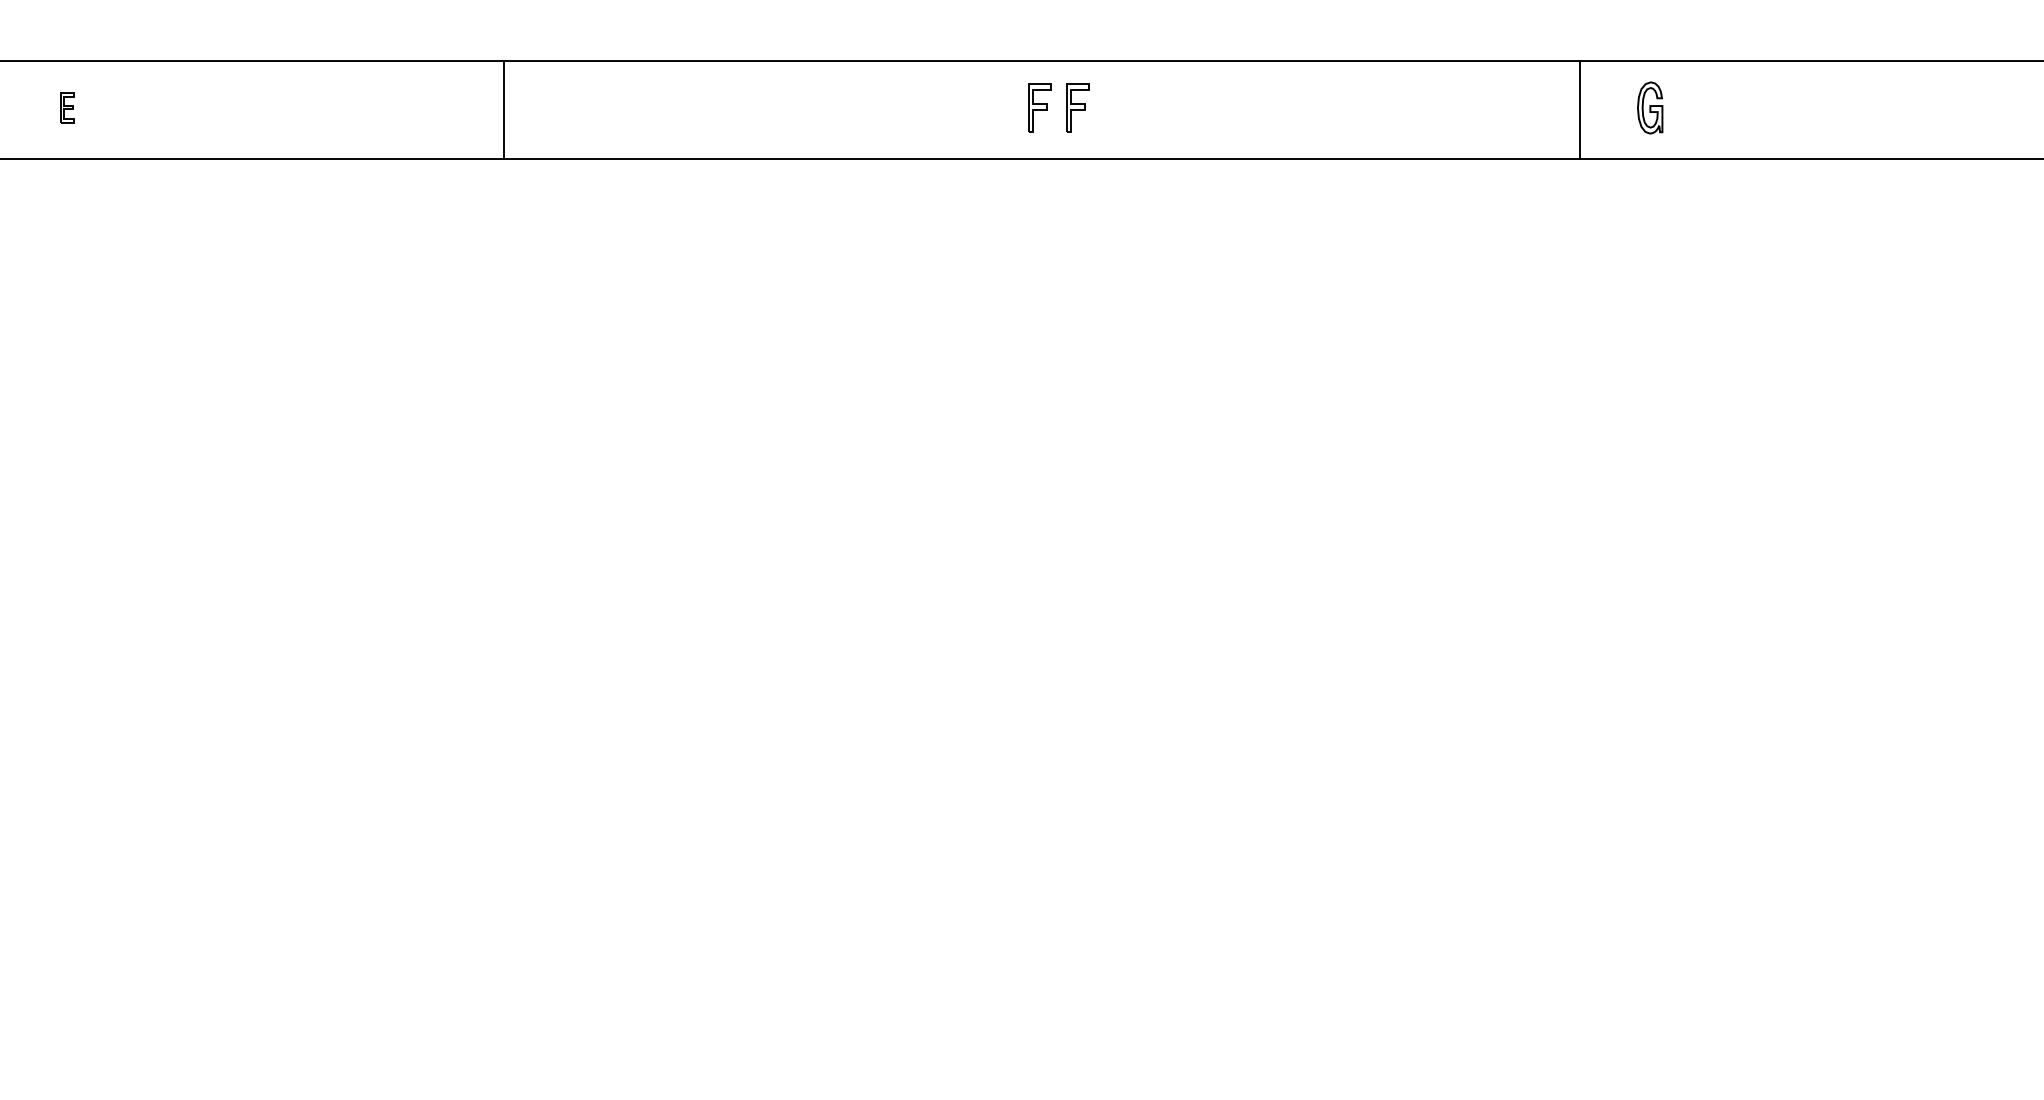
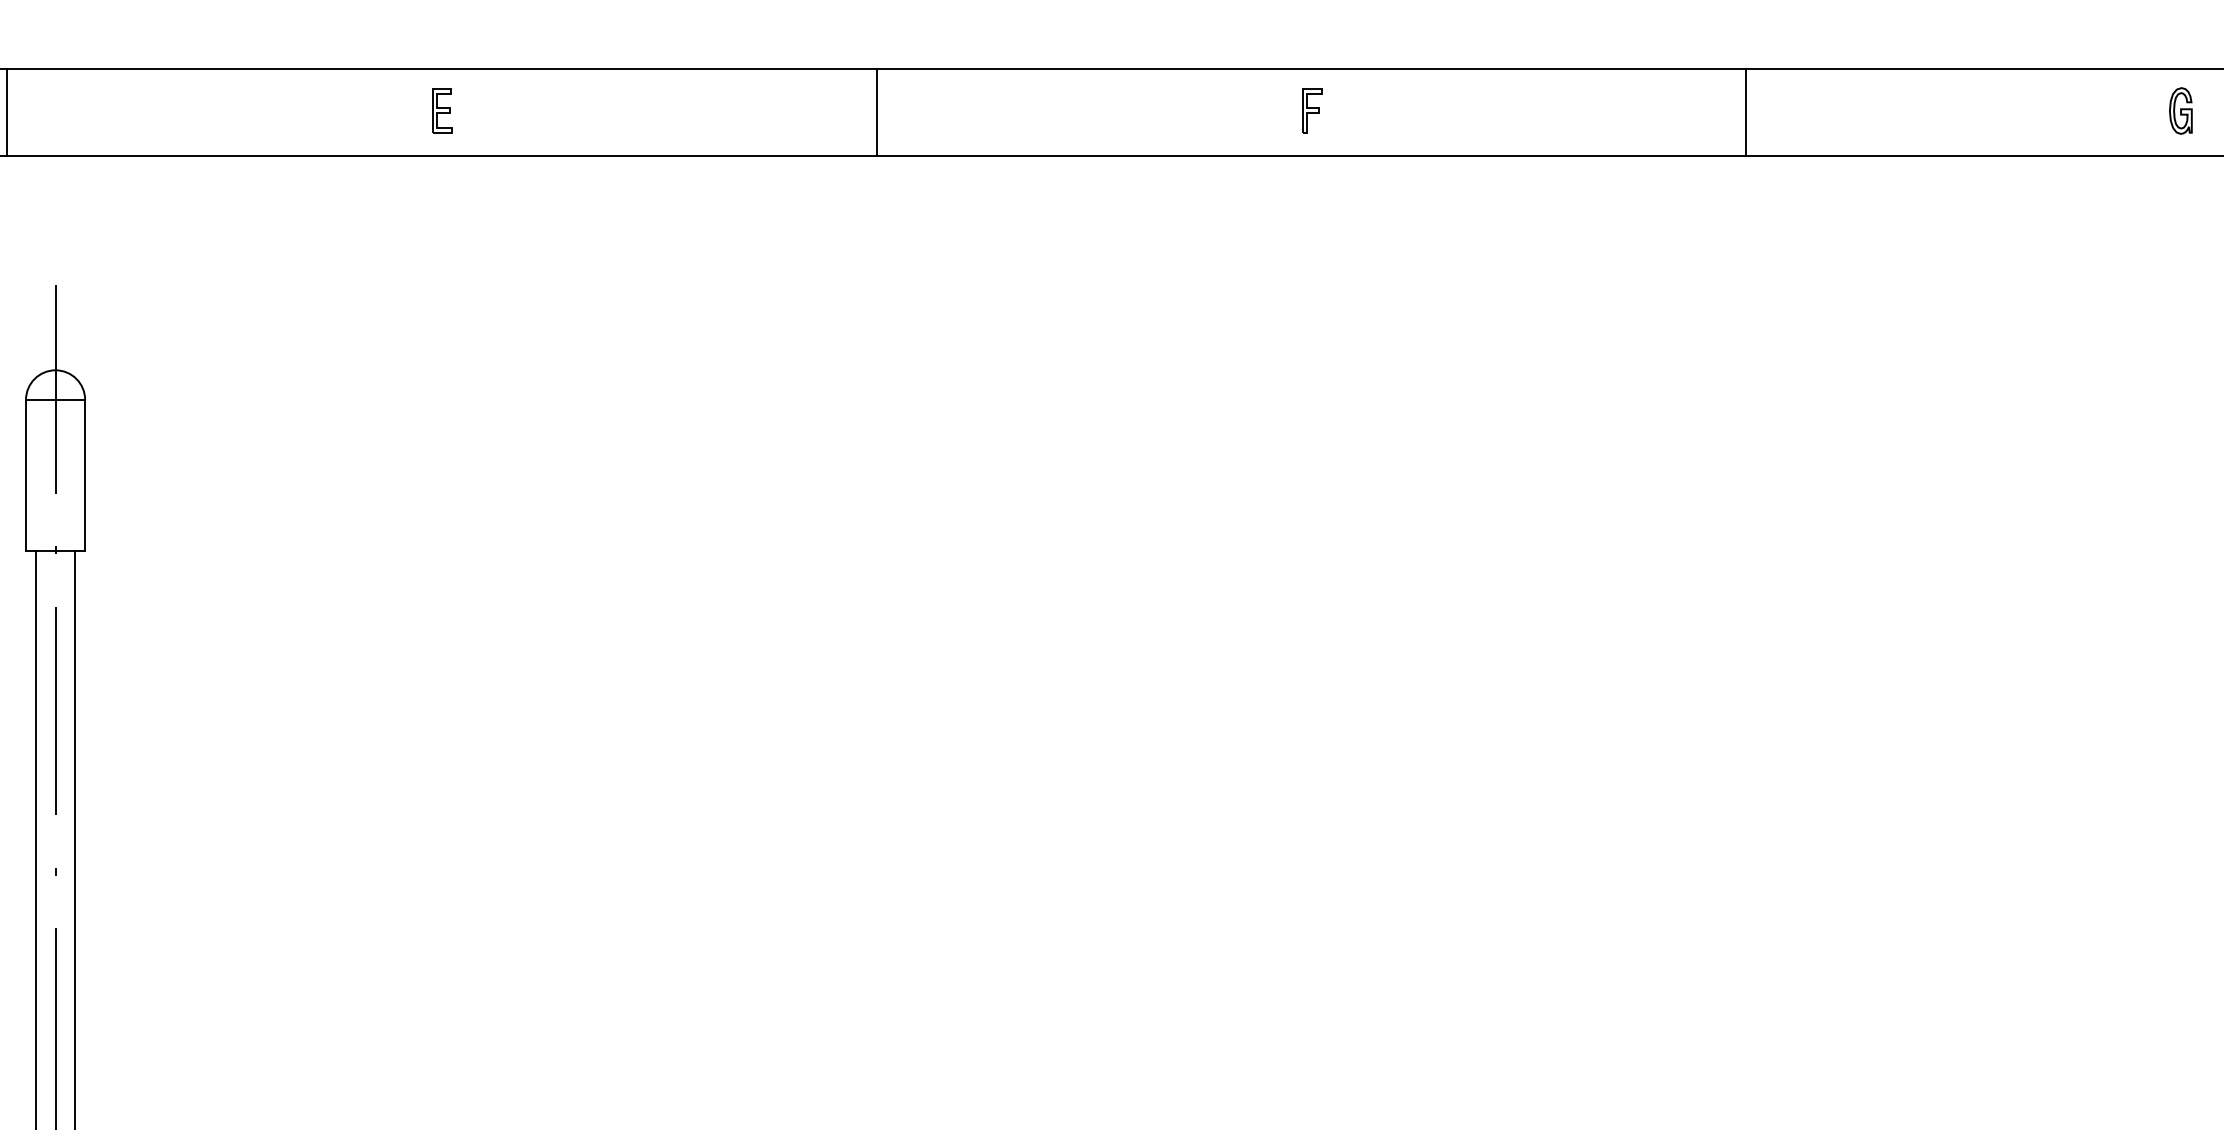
part: (67, 107) -> (442, 110), size x1.67
part: (1077, 107) -> (1346, 110), removed
part: (1649, 107) -> (2180, 110), moved
line: (503, 109) -> (876, 112), moved
line: (1580, 109) -> (1746, 112), moved

